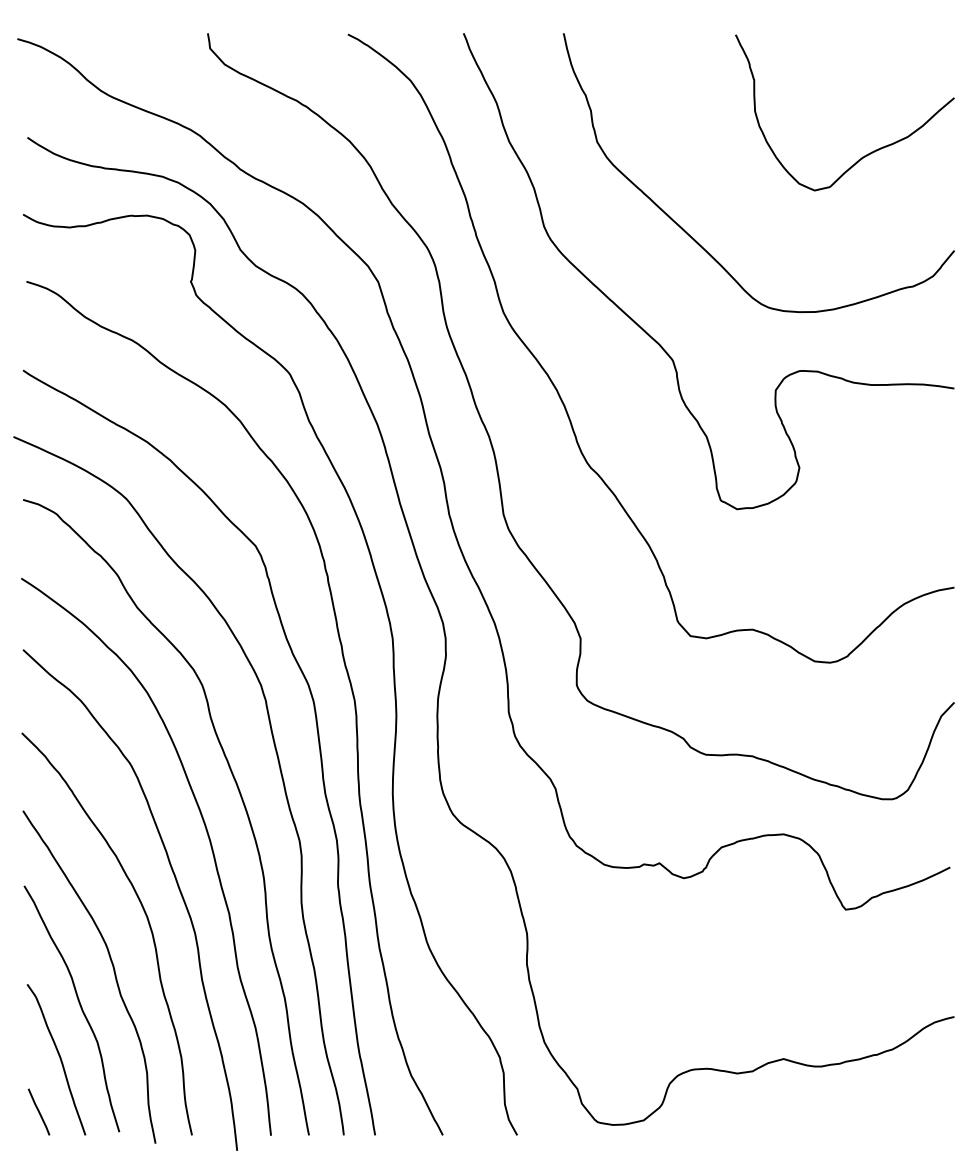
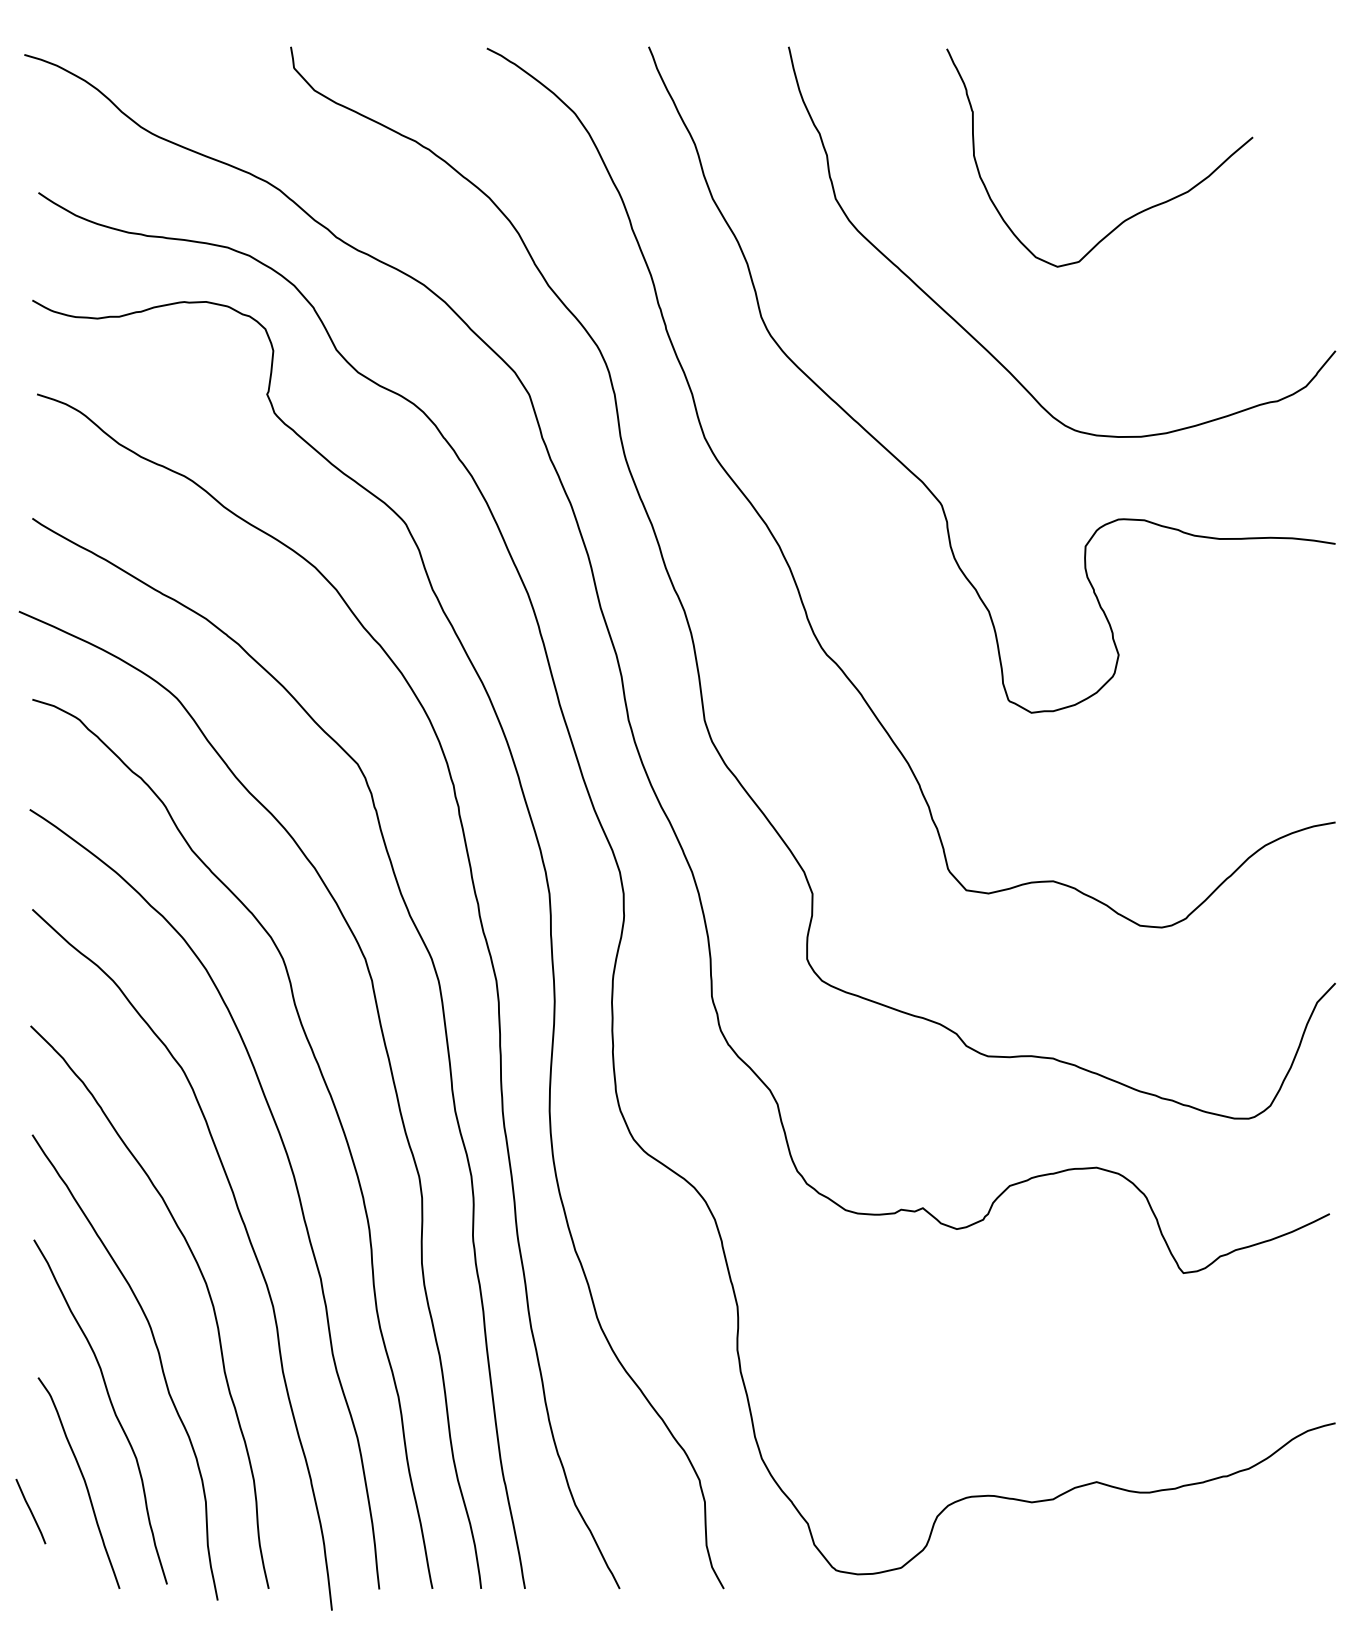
curve: (866, 154) -> (1129, 216), moved
line: (38, 1111) -> (30, 1510), moved

